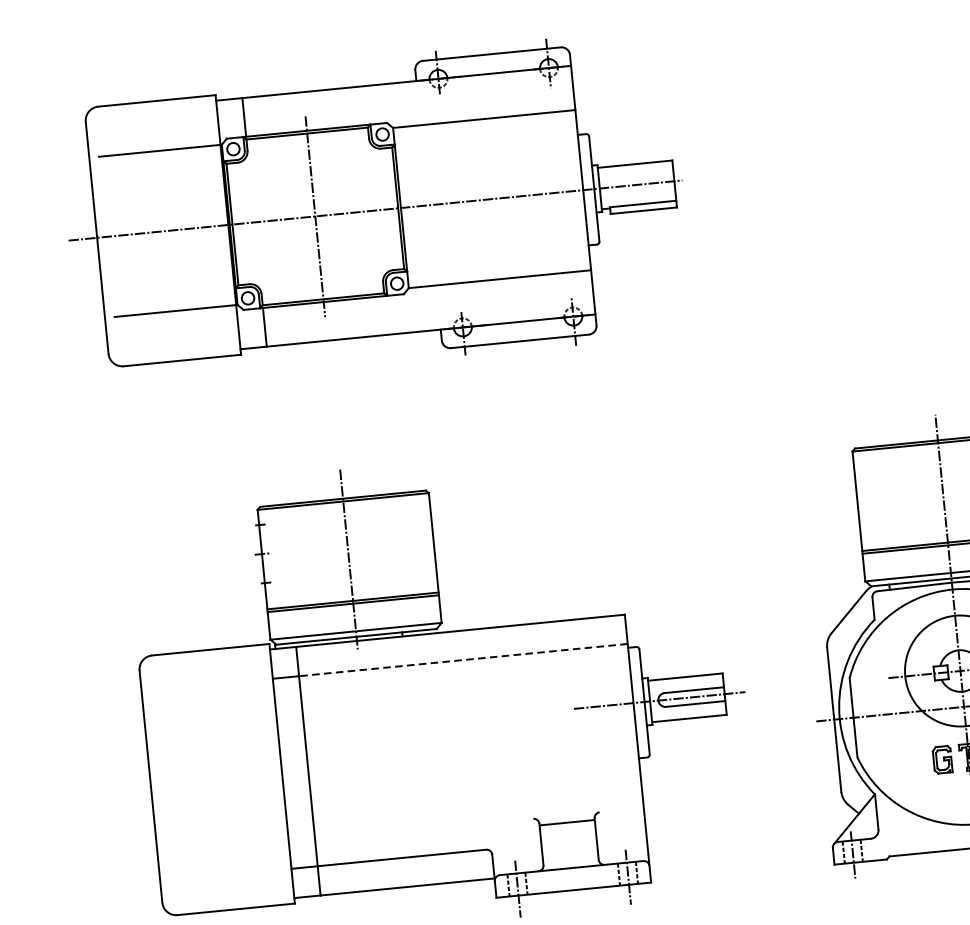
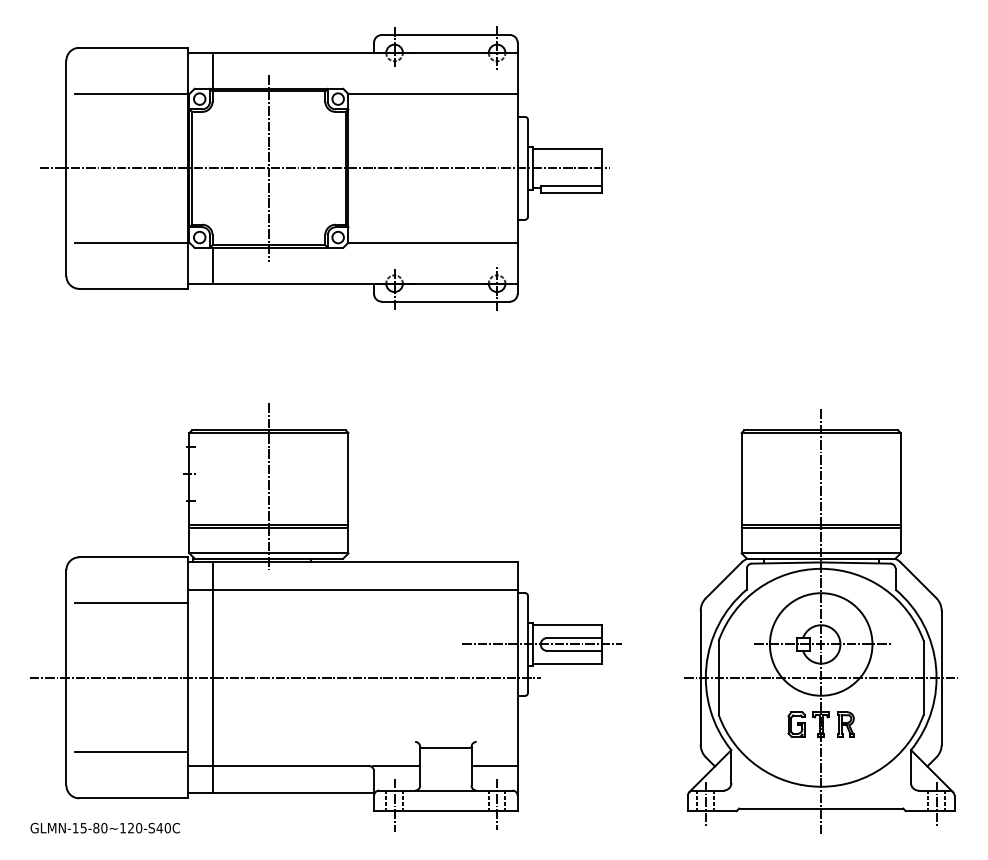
line: (463, 659) -> (365, 589), dashed -> solid
line: (213, 699) -> (131, 603), added
line: (386, 763) -> (285, 677), added
line: (622, 836) -> (495, 766), added
line: (514, 847) -> (395, 766), added
line: (228, 860) -> (131, 752), added

